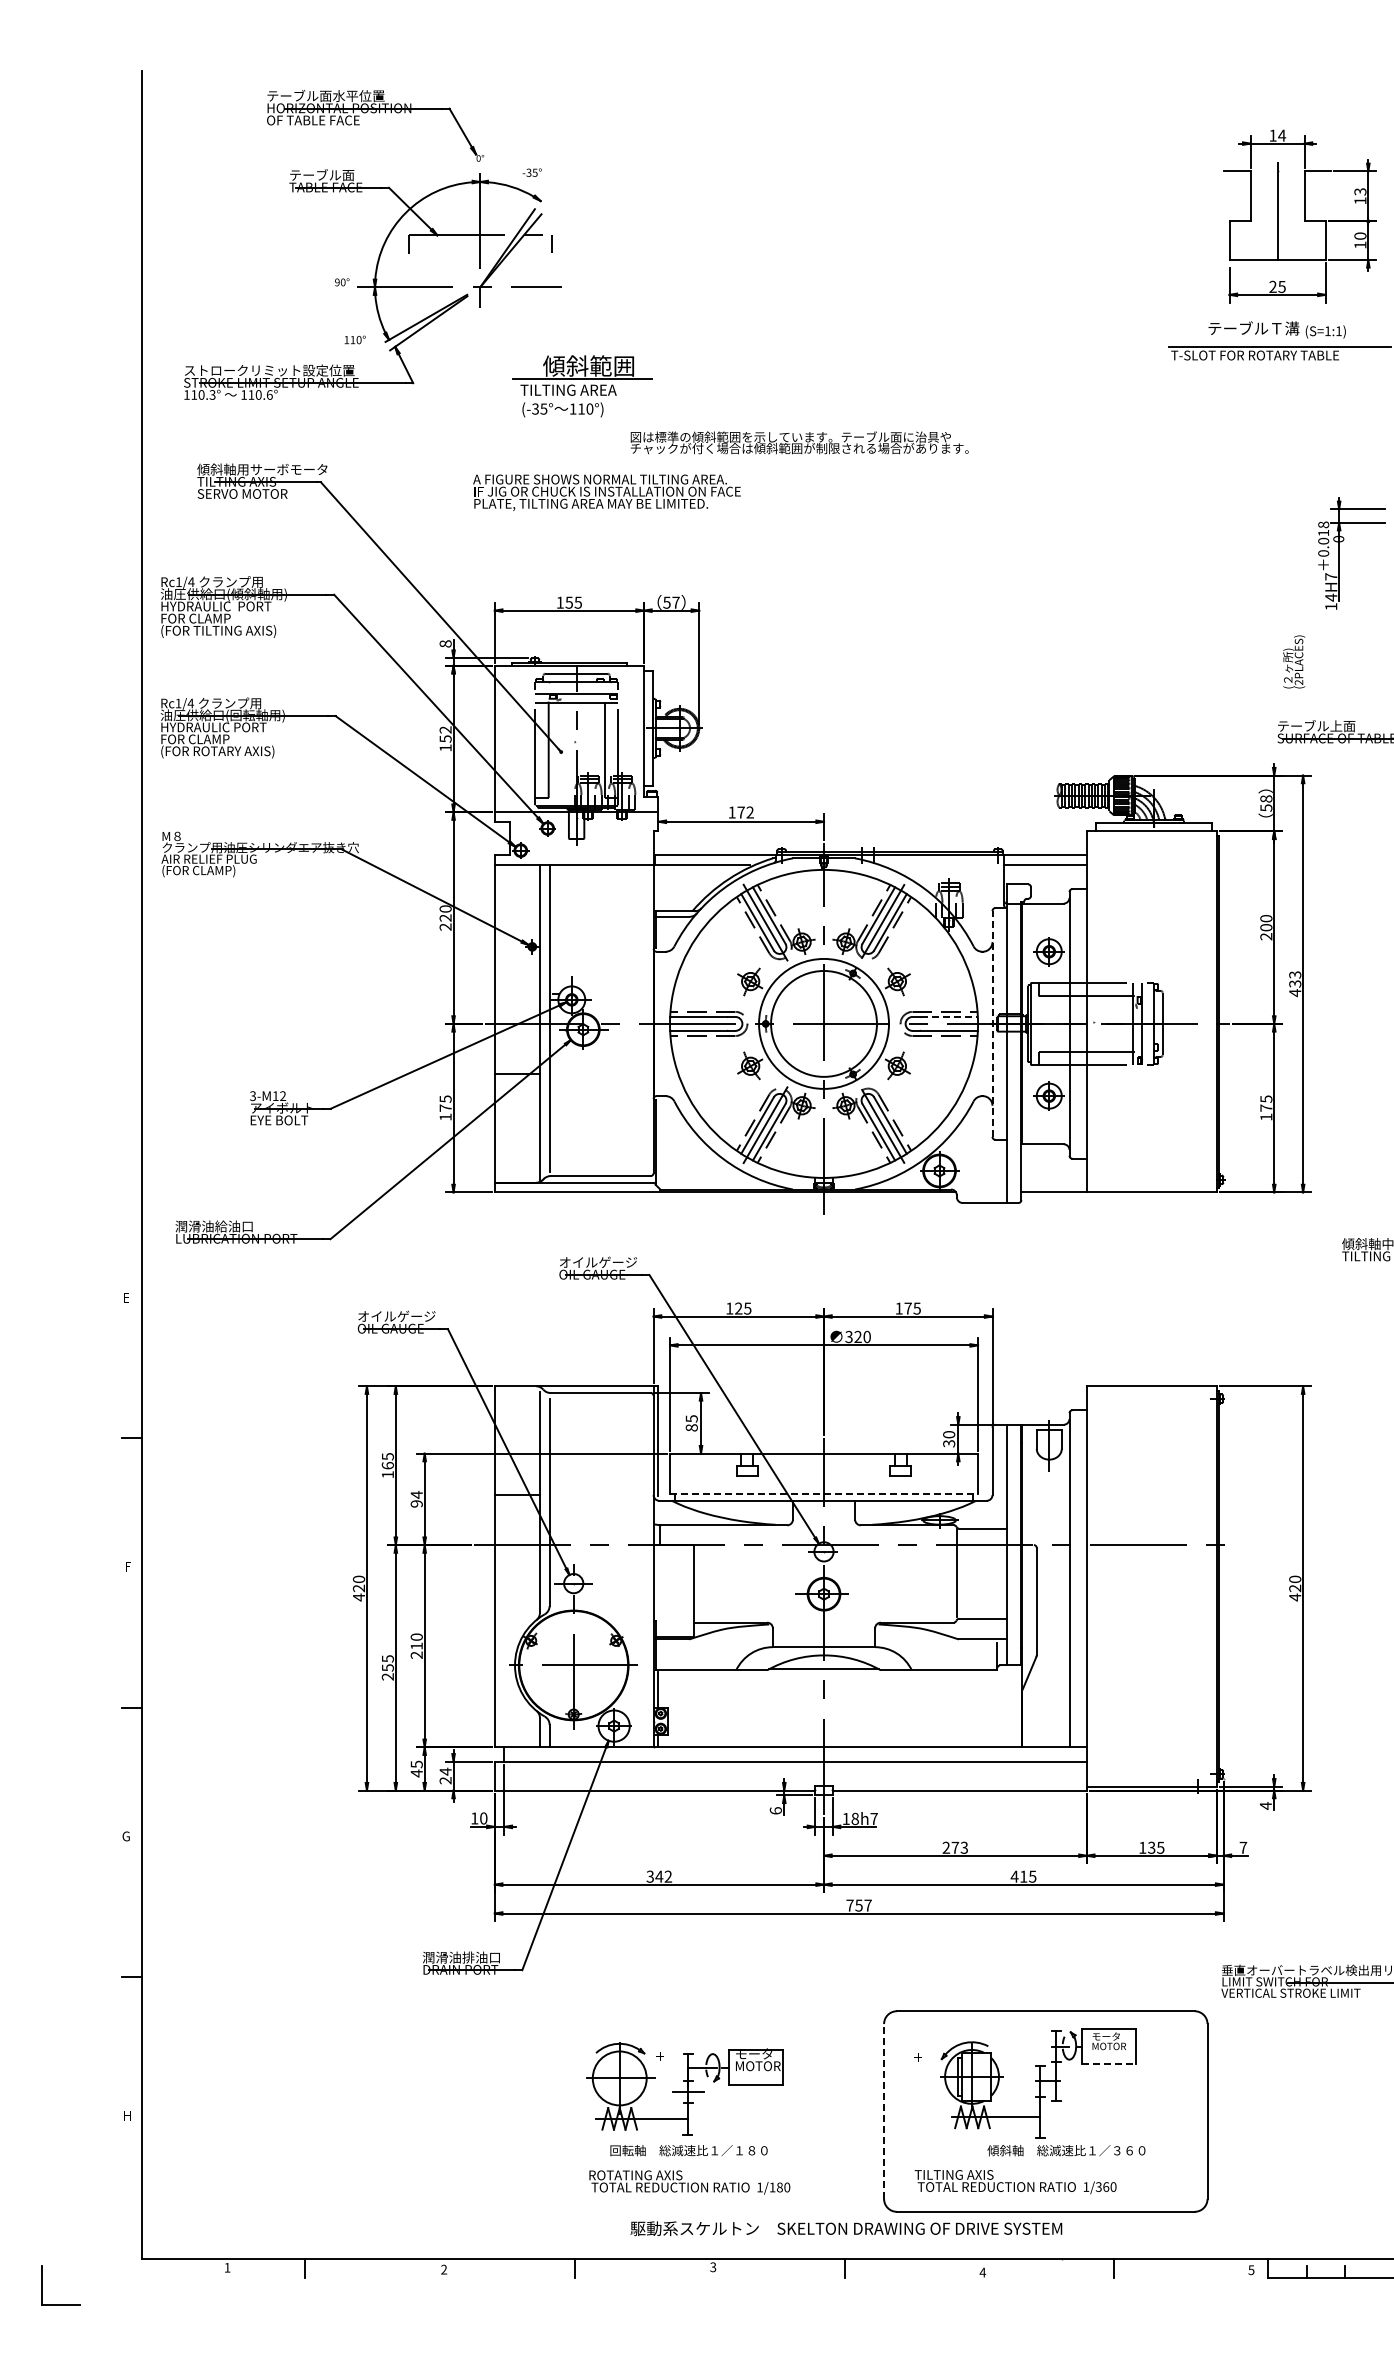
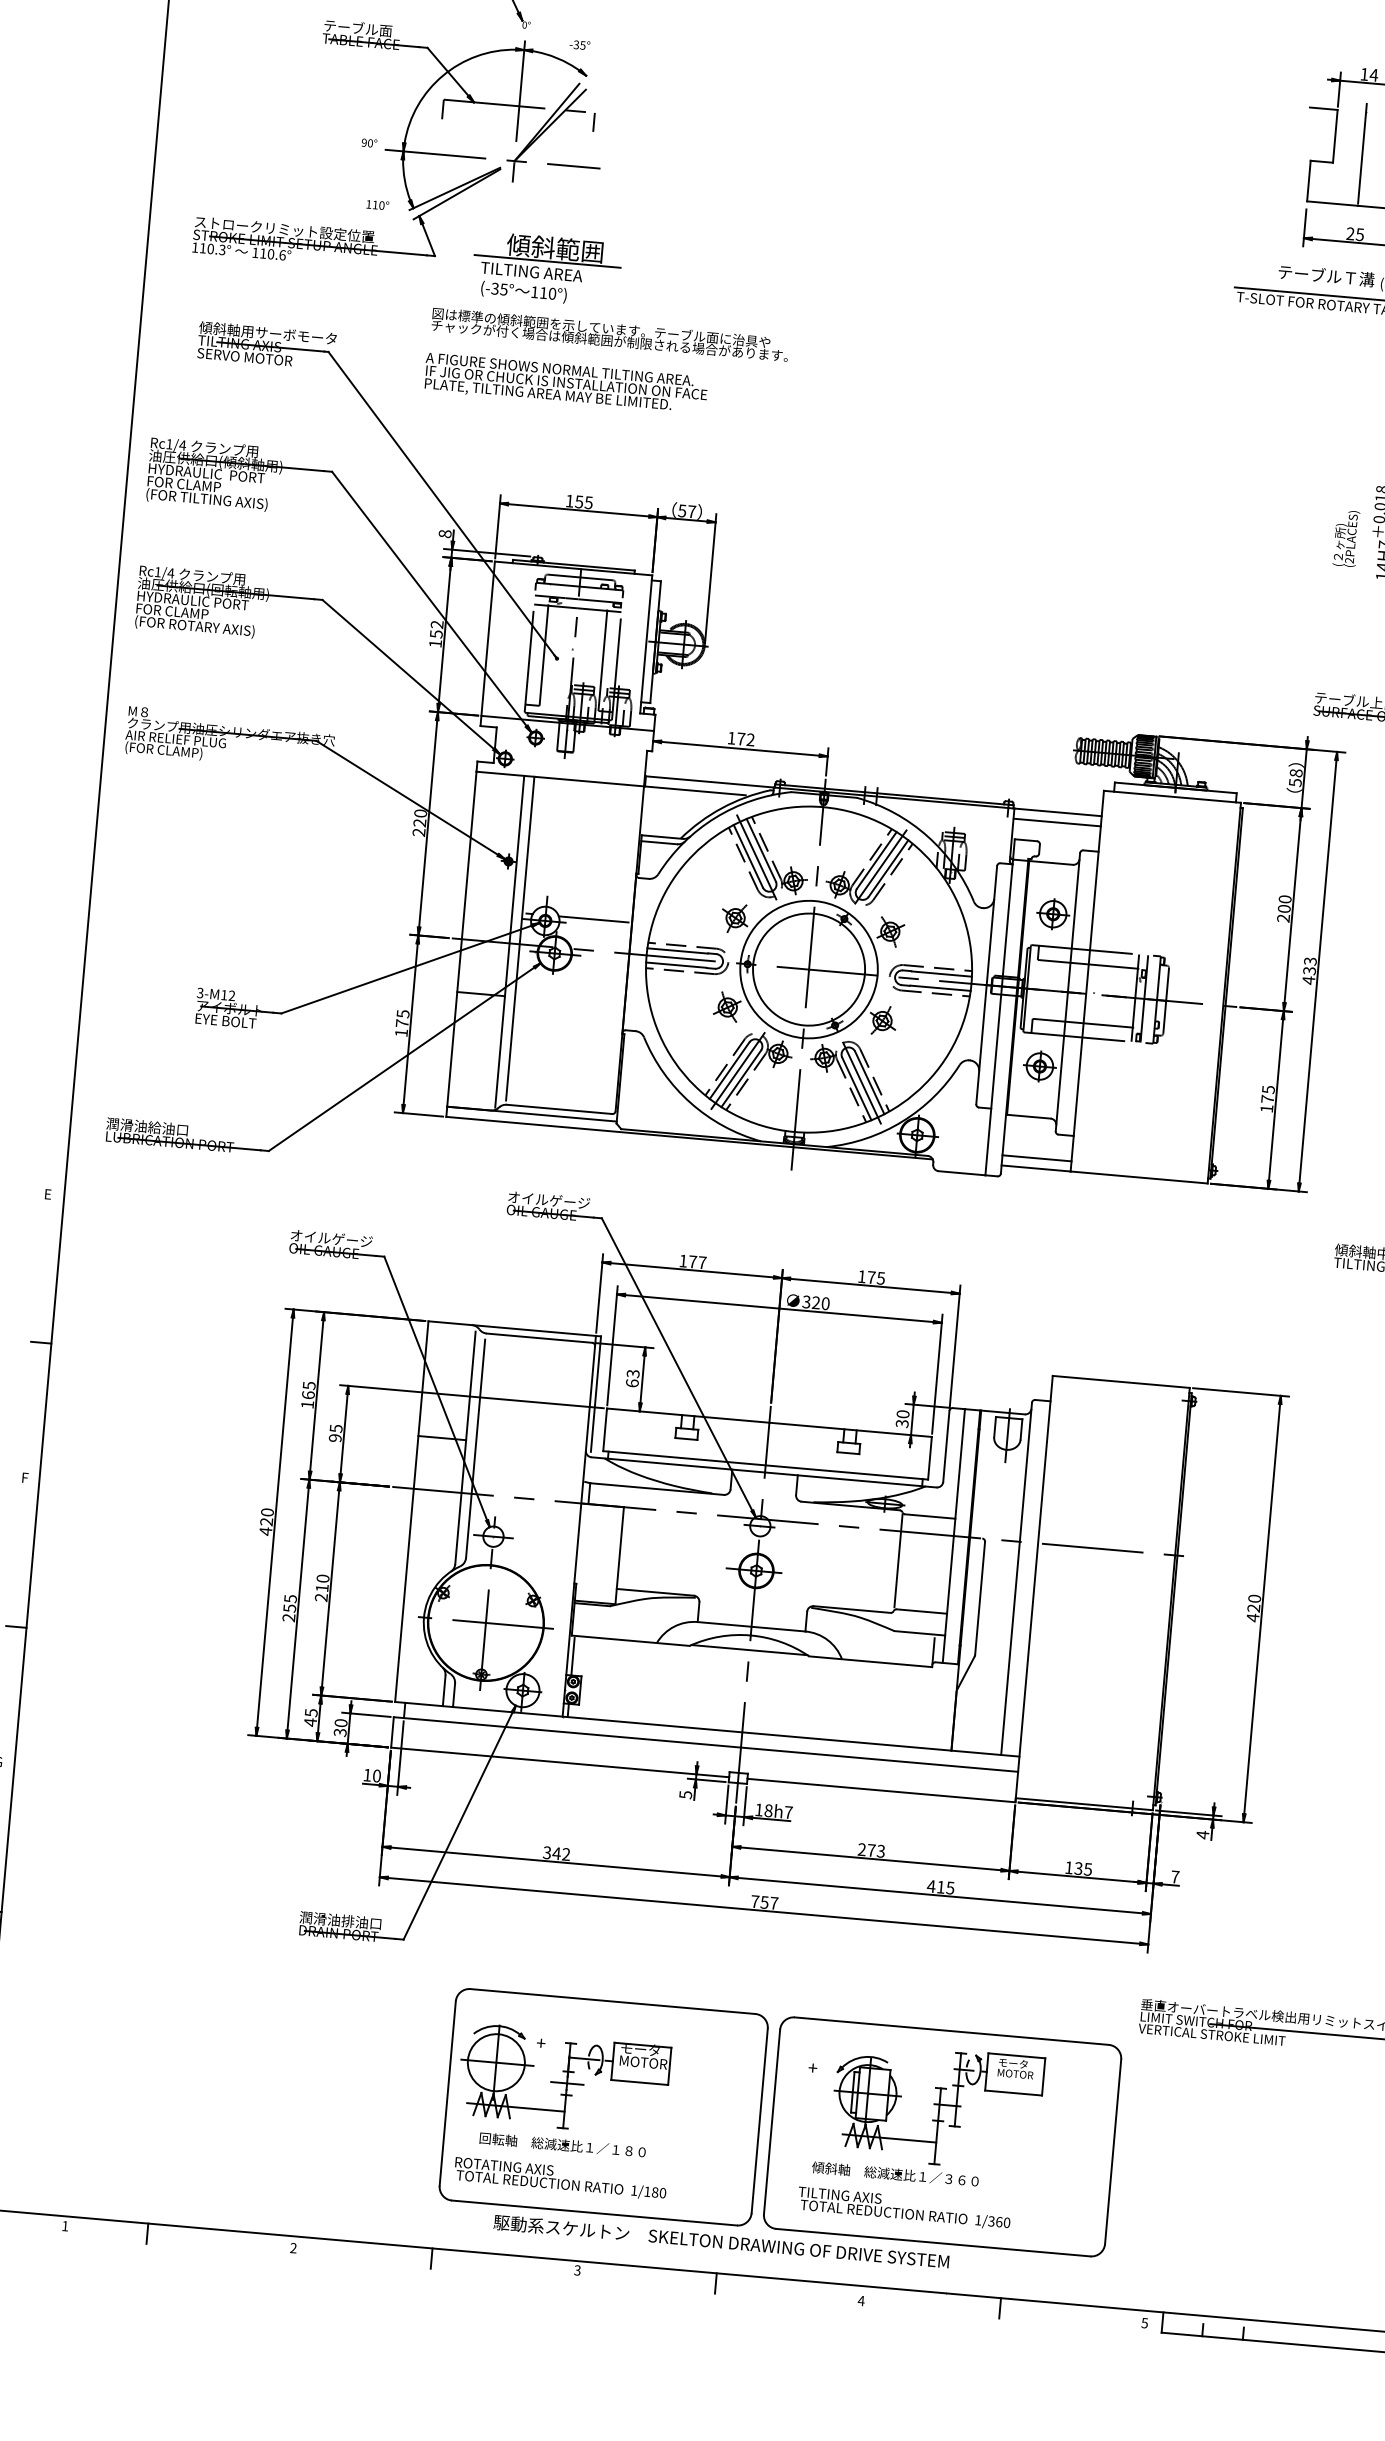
part: (582, 386) -> (546, 269), moved
text: (799, 442) -> (610, 334), moved
text: (606, 492) -> (565, 383), moved
text: (1294, 661) -> (1346, 538), moved
line: (617, 994) -> (594, 919), added
line: (950, 1017) -> (943, 974), dashed -> solid
line: (992, 1023) -> (986, 984), dashed -> solid
line: (1053, 1182) -> (1036, 1157), added
text: (743, 1308) -> (697, 1262), 125 -> 177
text: (691, 1423) -> (632, 1378), 85 -> 63
text: (416, 1494) -> (335, 1428), 94 -> 95
line: (824, 1494) -> (766, 1465), dashed -> solid
text: (445, 1775) -> (340, 1727), 24 -> 30
text: (775, 1810) -> (685, 1794), 6 -> 5
line: (1109, 2064) -> (1014, 2093), dashed -> solid
part: (724, 2111) -> (603, 2107), added
line: (884, 2111) -> (772, 2121), dashed -> solid
text: (1066, 2150) -> (895, 2174), moved

